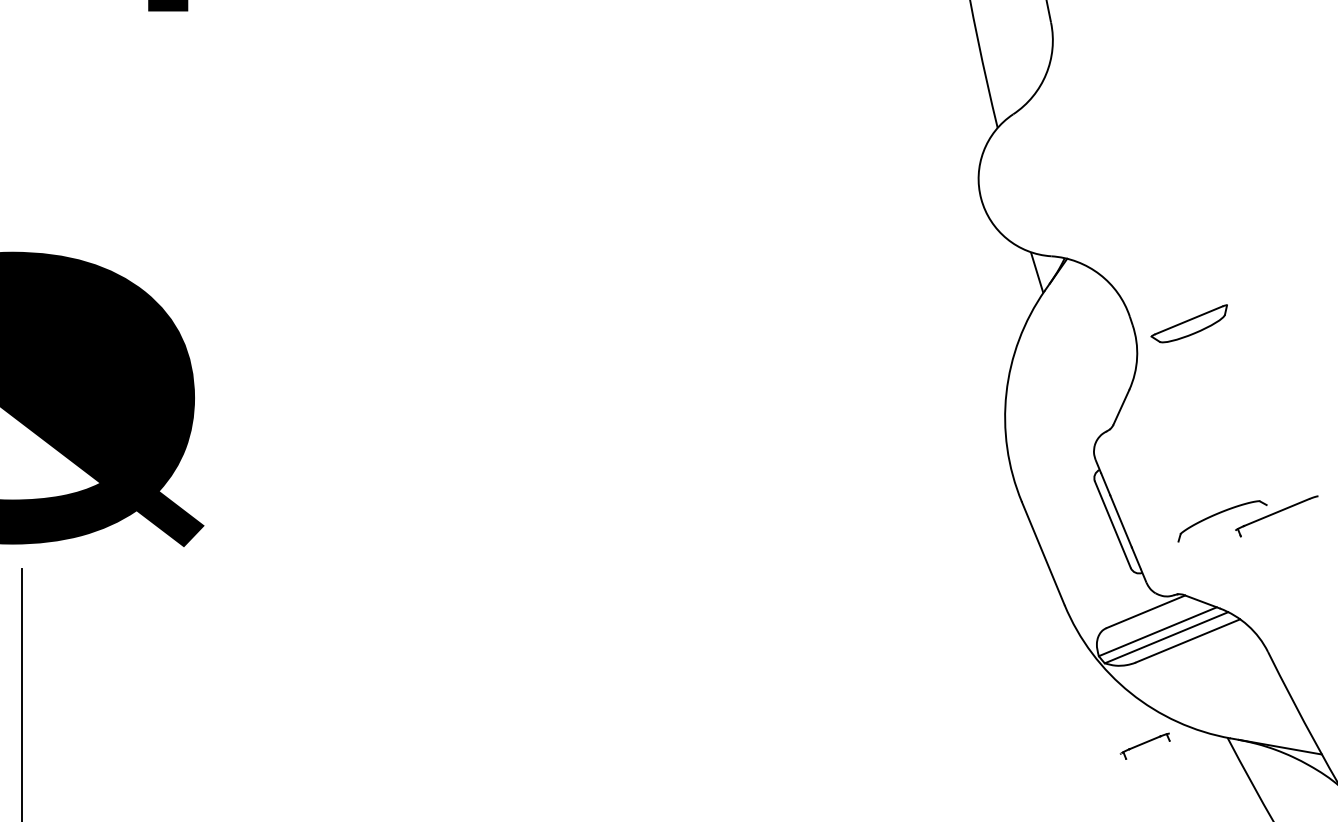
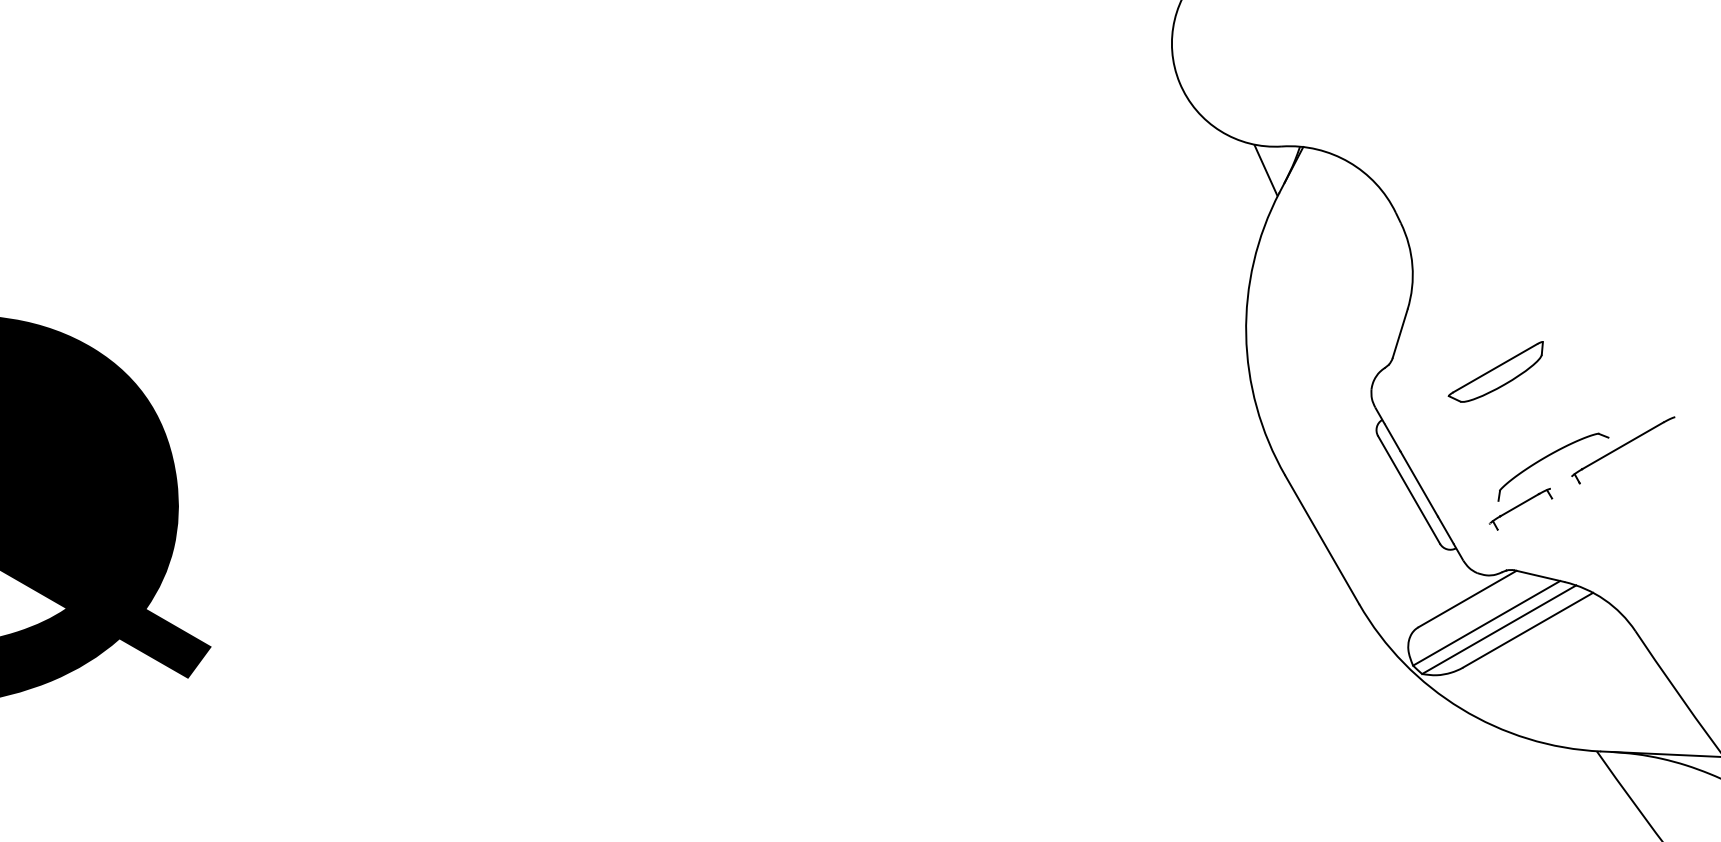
part: (1188, 323) -> (1495, 372), moved
part: (1144, 745) -> (1519, 508), moved

